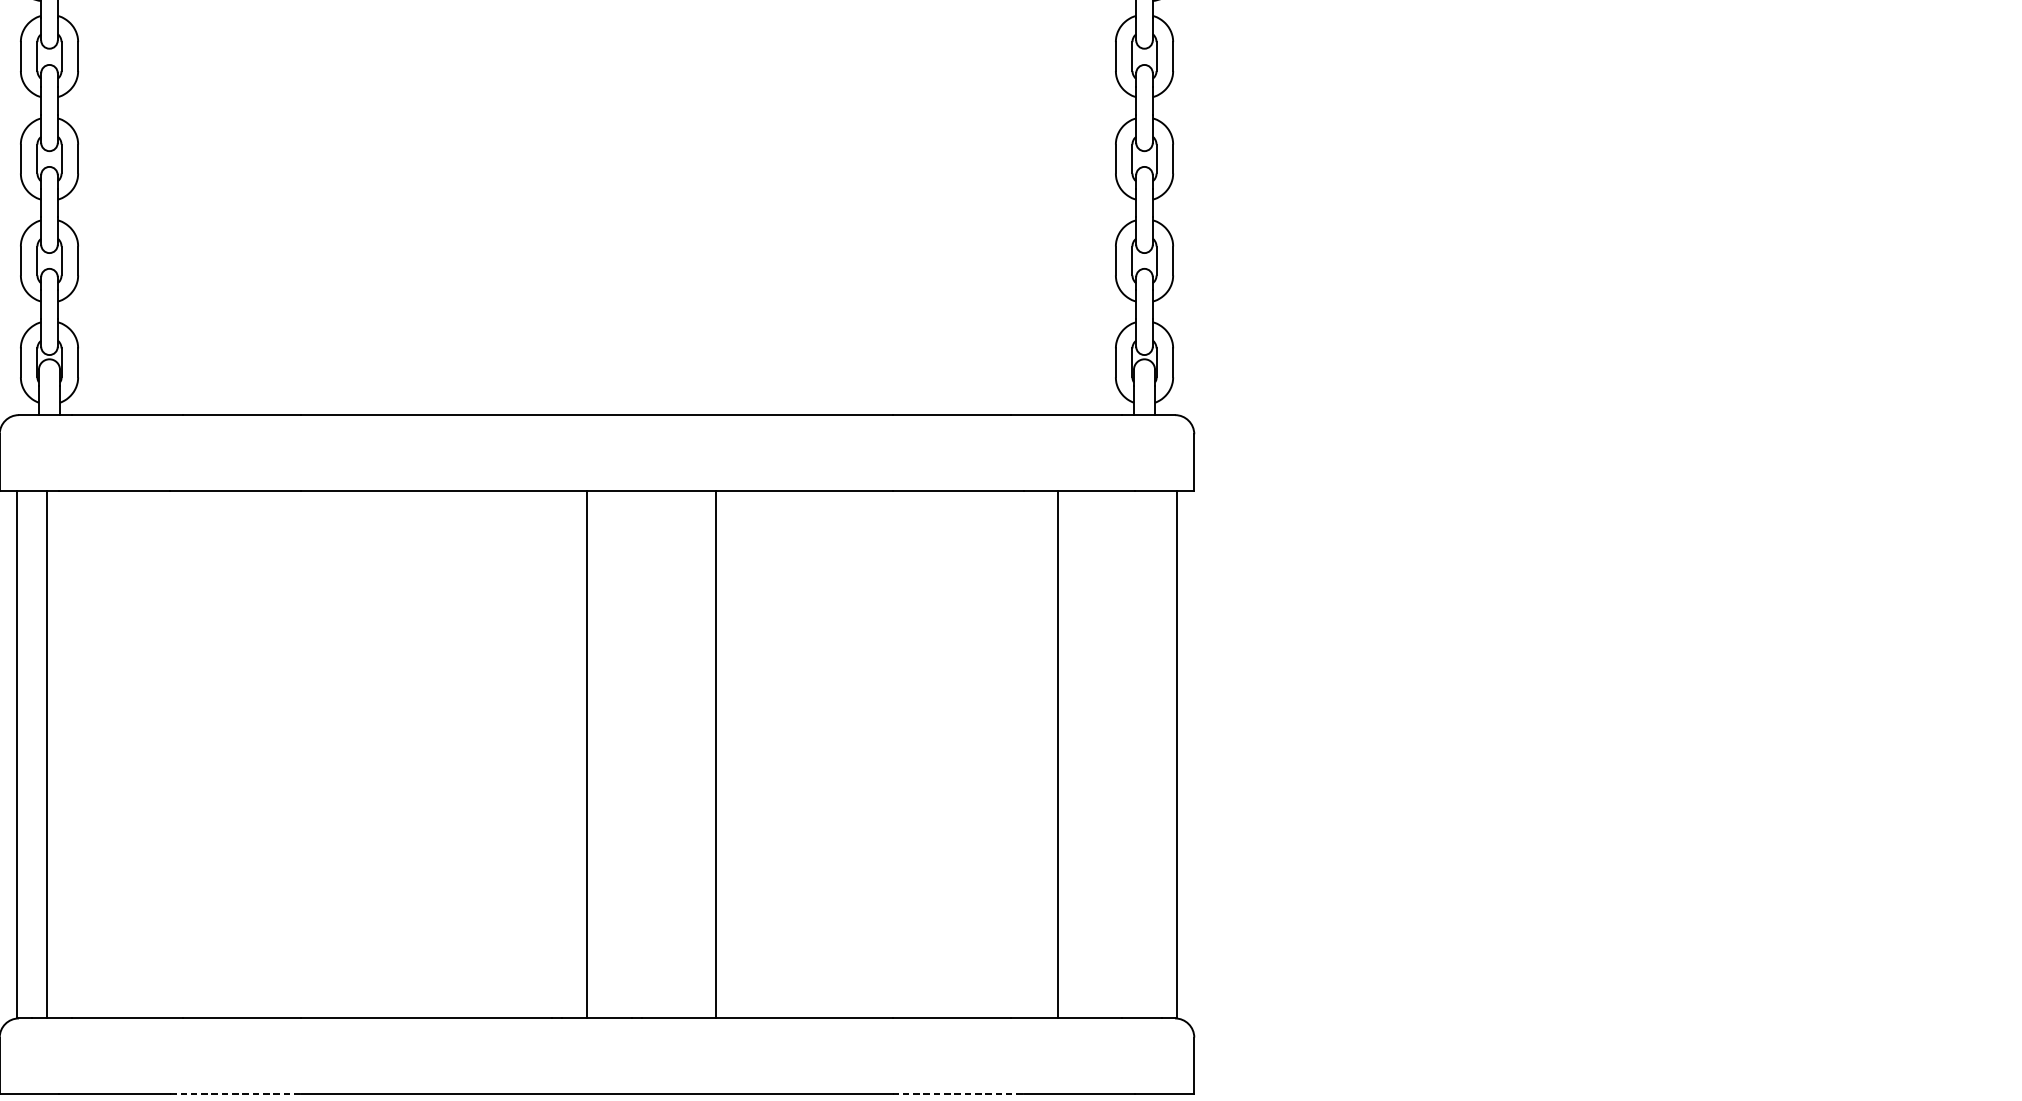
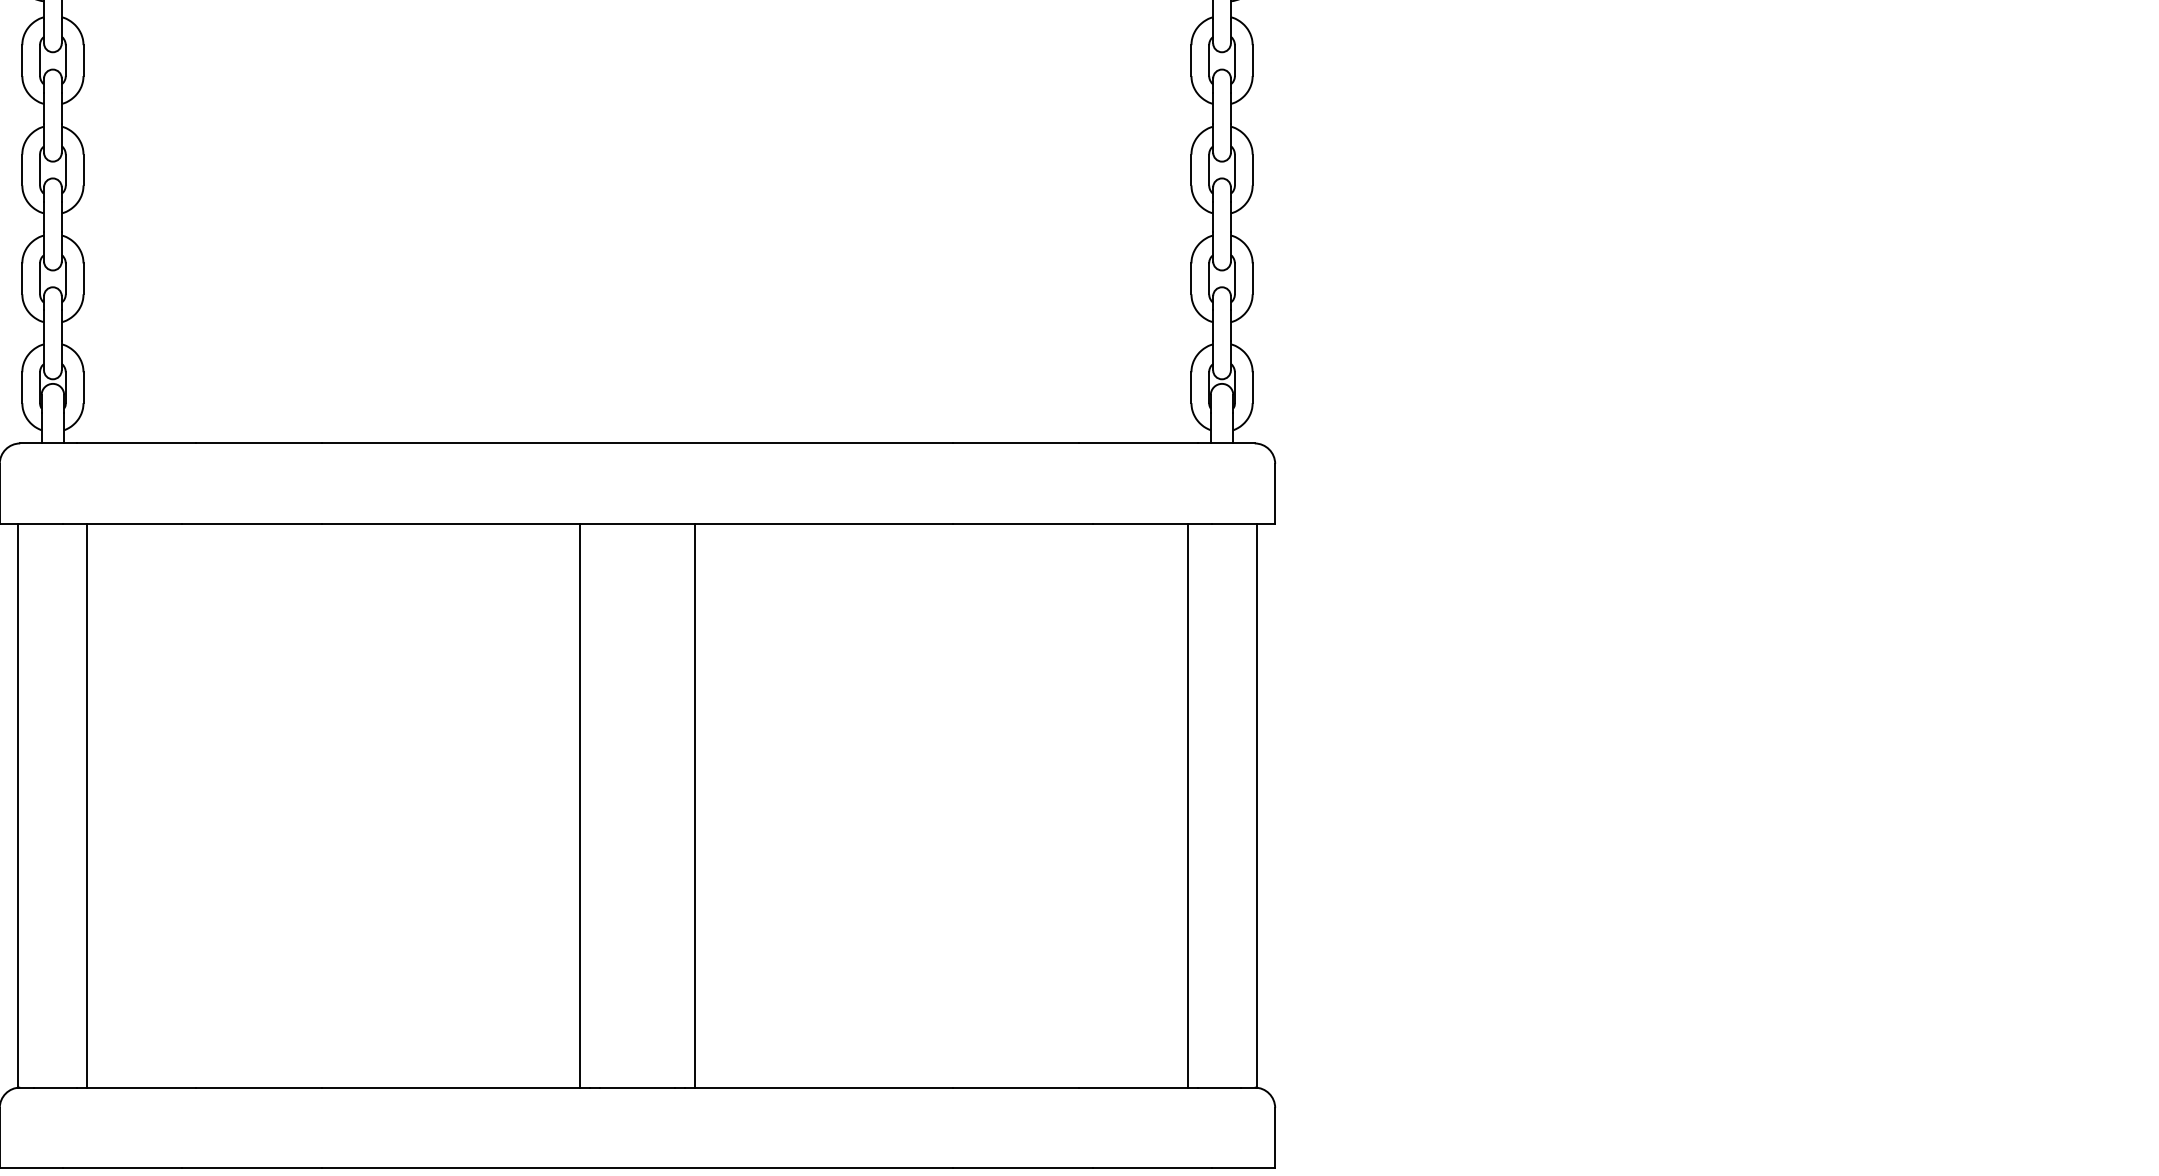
line: (47, 754) -> (87, 805), moved
line: (586, 754) -> (579, 805), moved
line: (715, 754) -> (695, 805), moved
line: (1057, 754) -> (1187, 805), moved
line: (236, 1094) -> (252, 1168), dashed -> solid
line: (958, 1094) -> (1023, 1168), dashed -> solid

